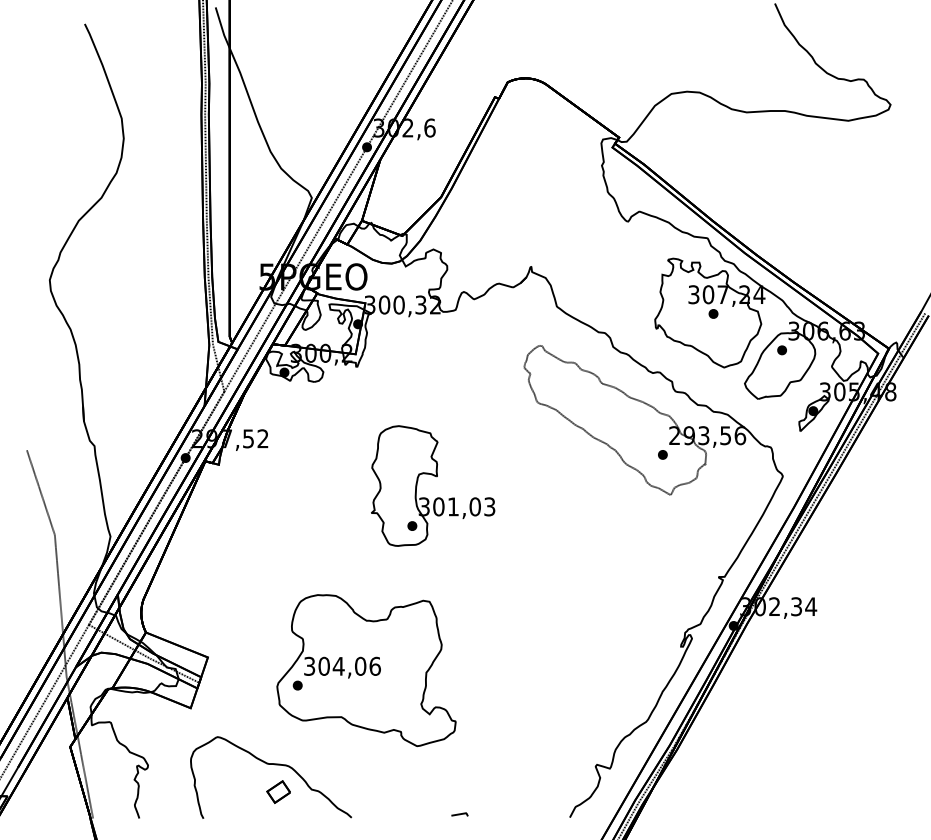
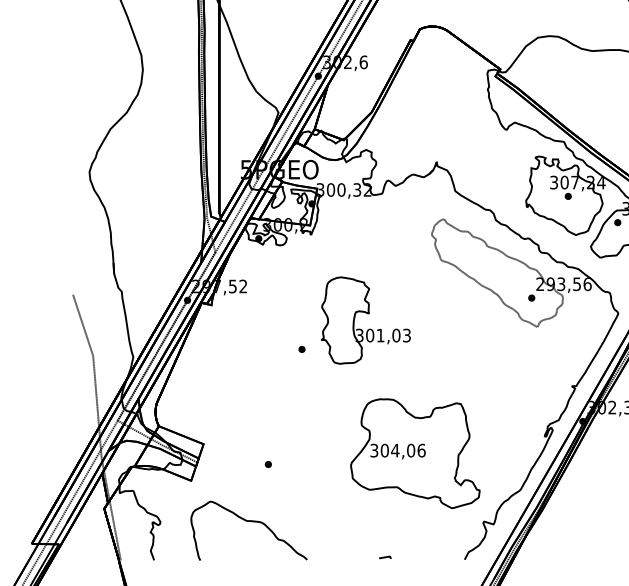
part: (412, 525) -> (302, 349), moved
part: (366, 670) -> (415, 453), moved
part: (278, 791) -> (254, 540), removed

